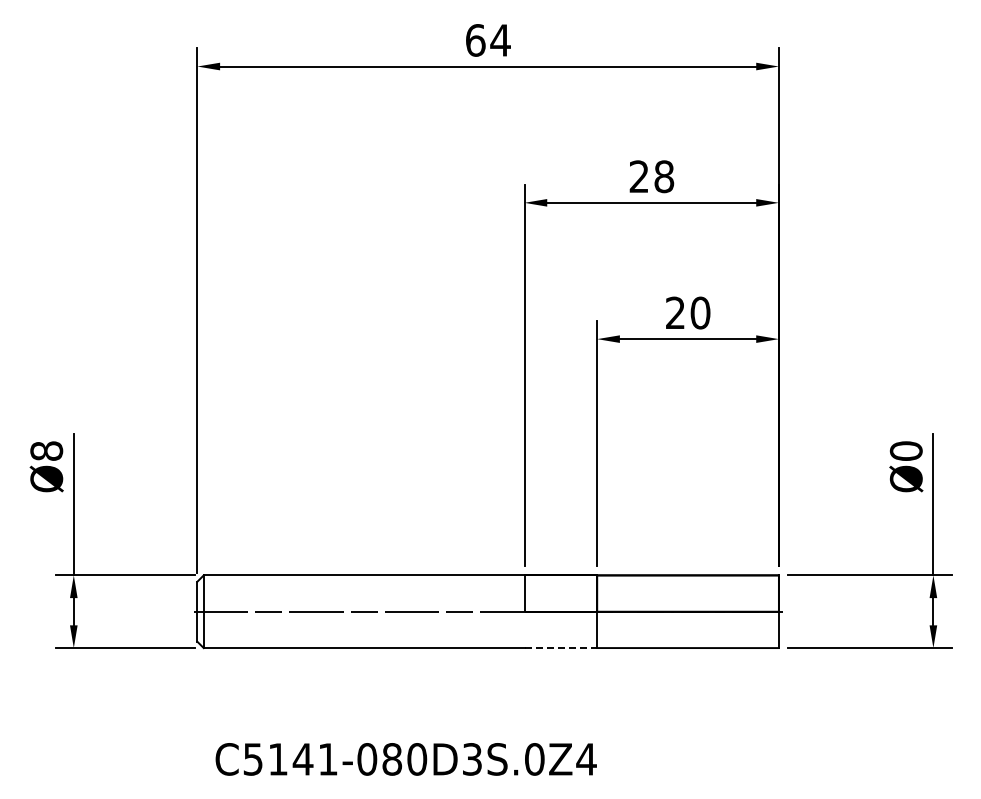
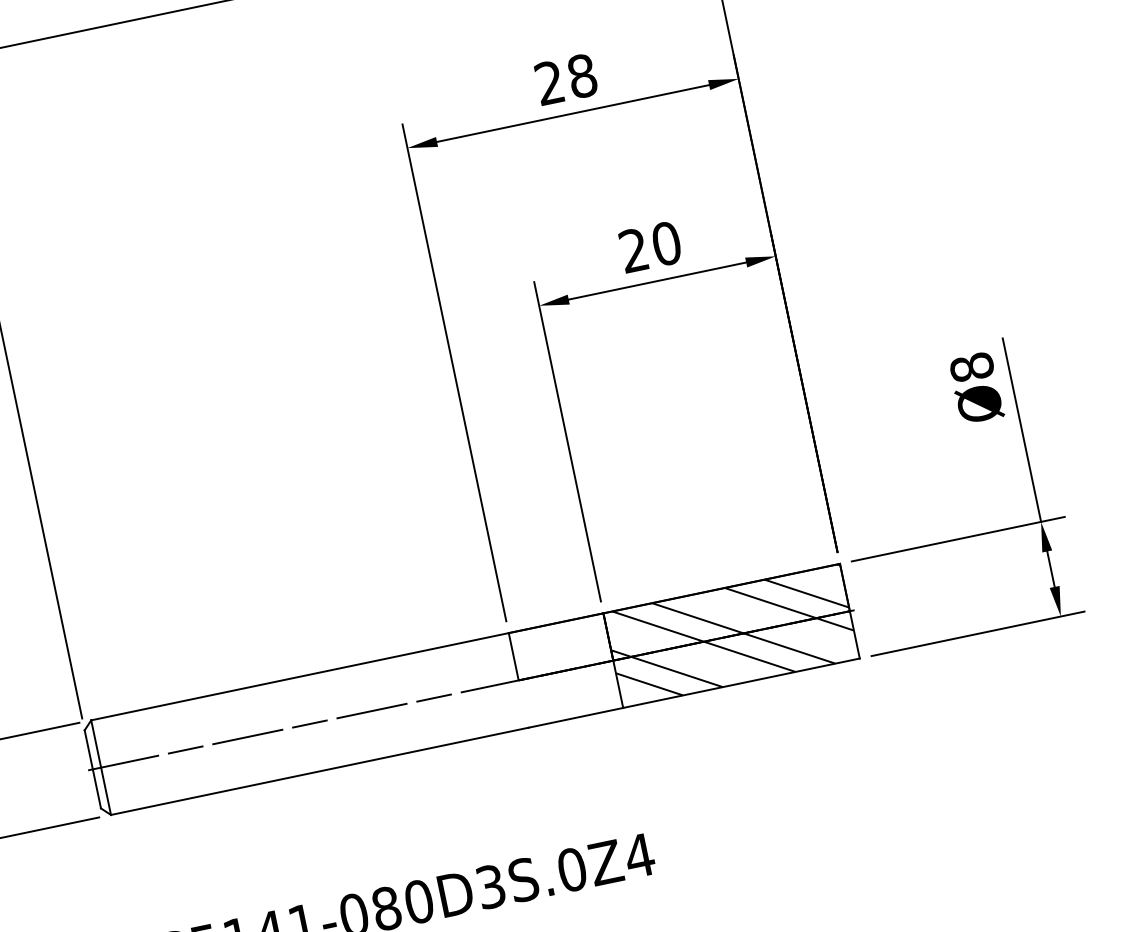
text: (906, 450) -> (972, 366), Ø0 -> Ø8
hatch: (687, 611) -> (730, 635), added
line: (561, 648) -> (576, 718), dashed -> solid

